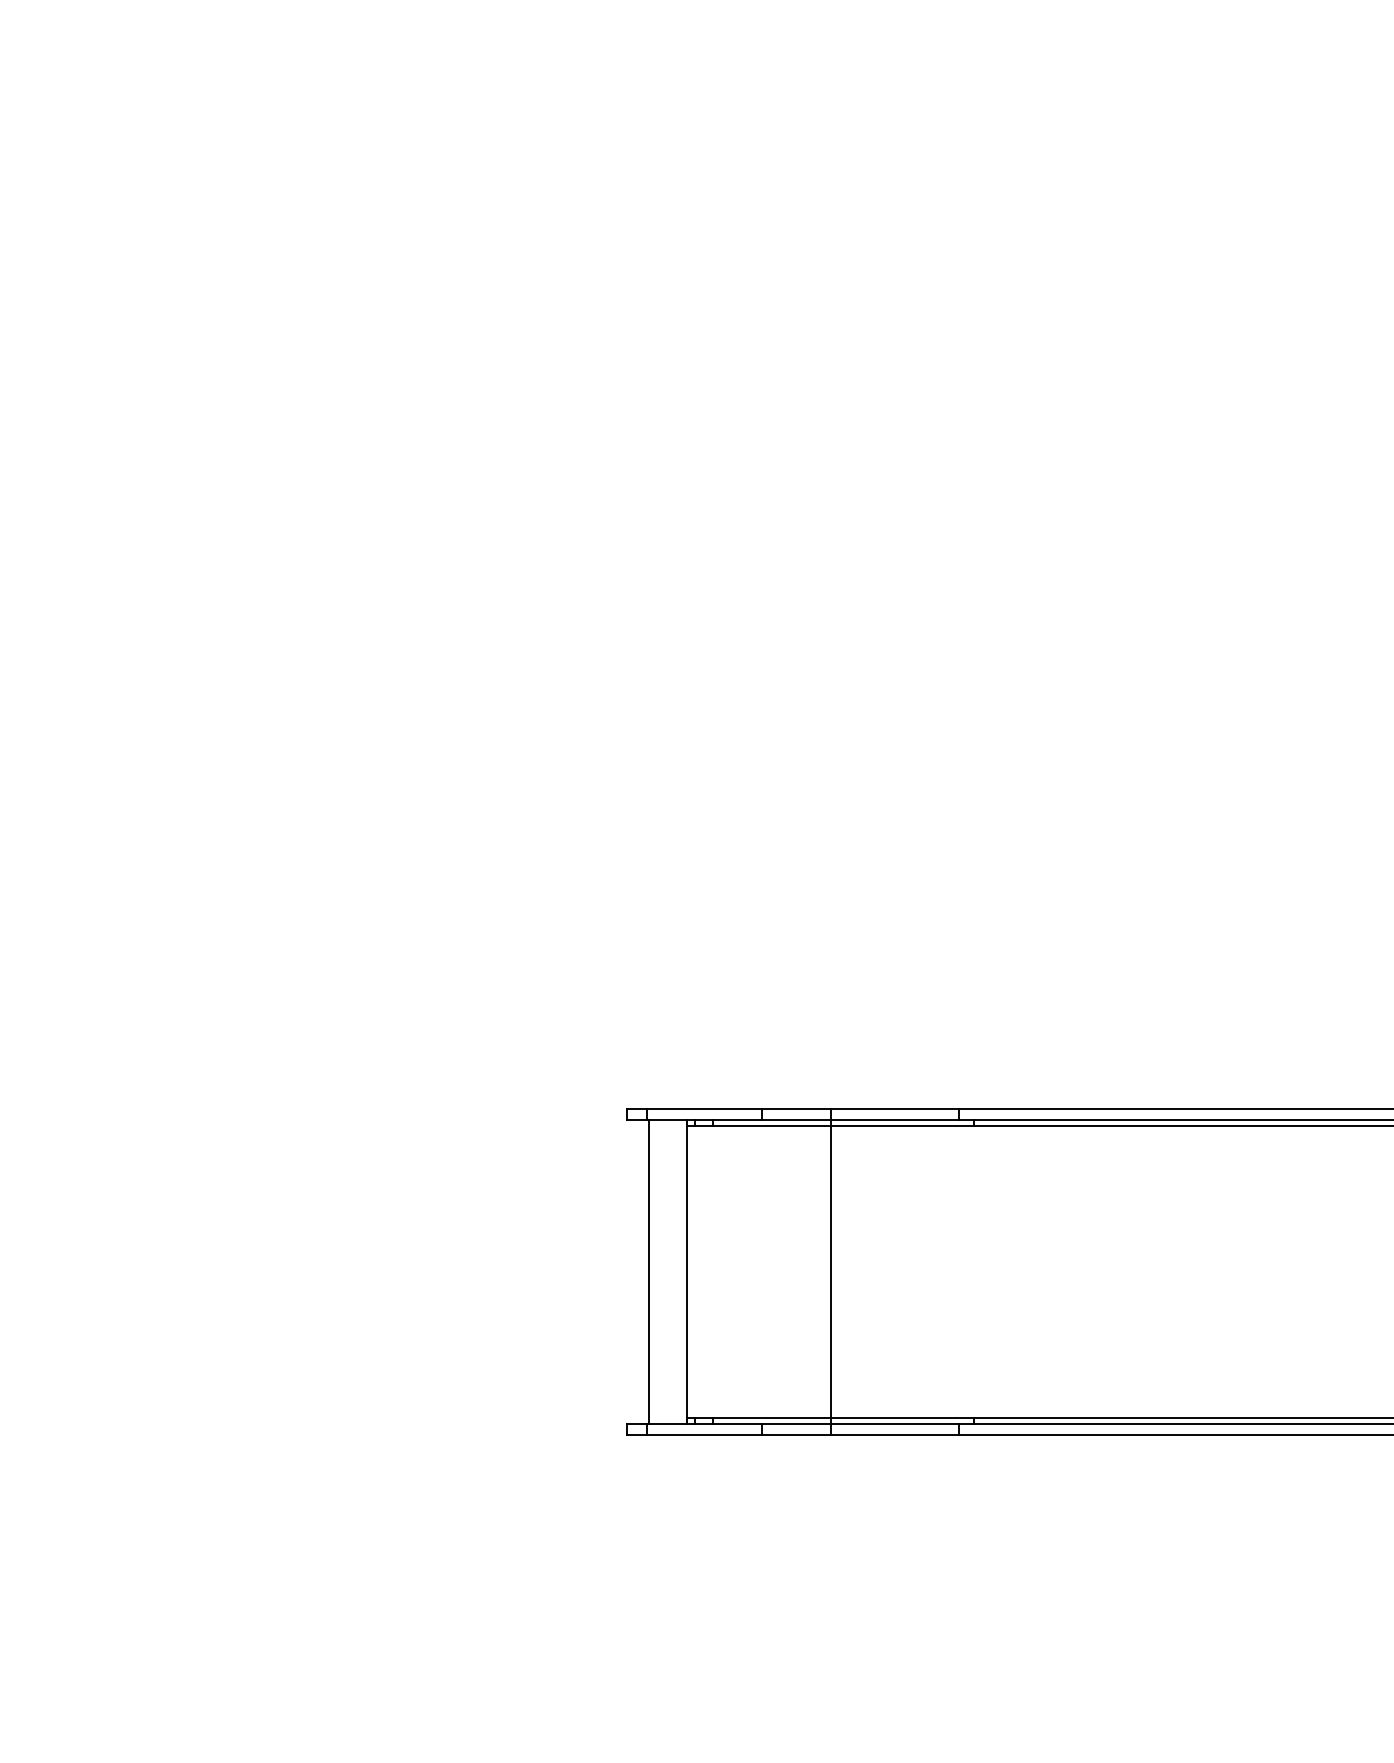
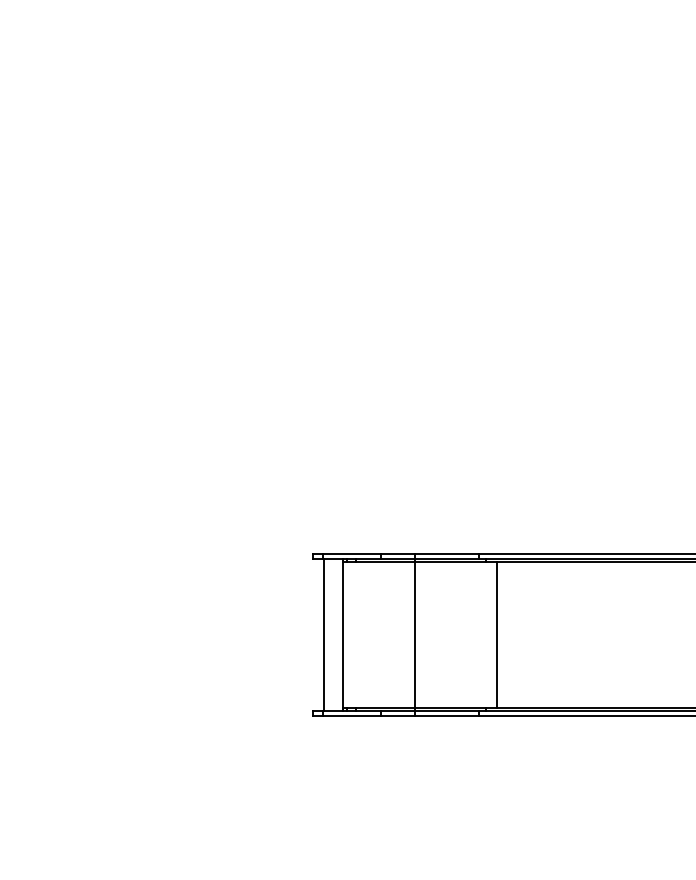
line: (994, 1271) -> (496, 634), added

